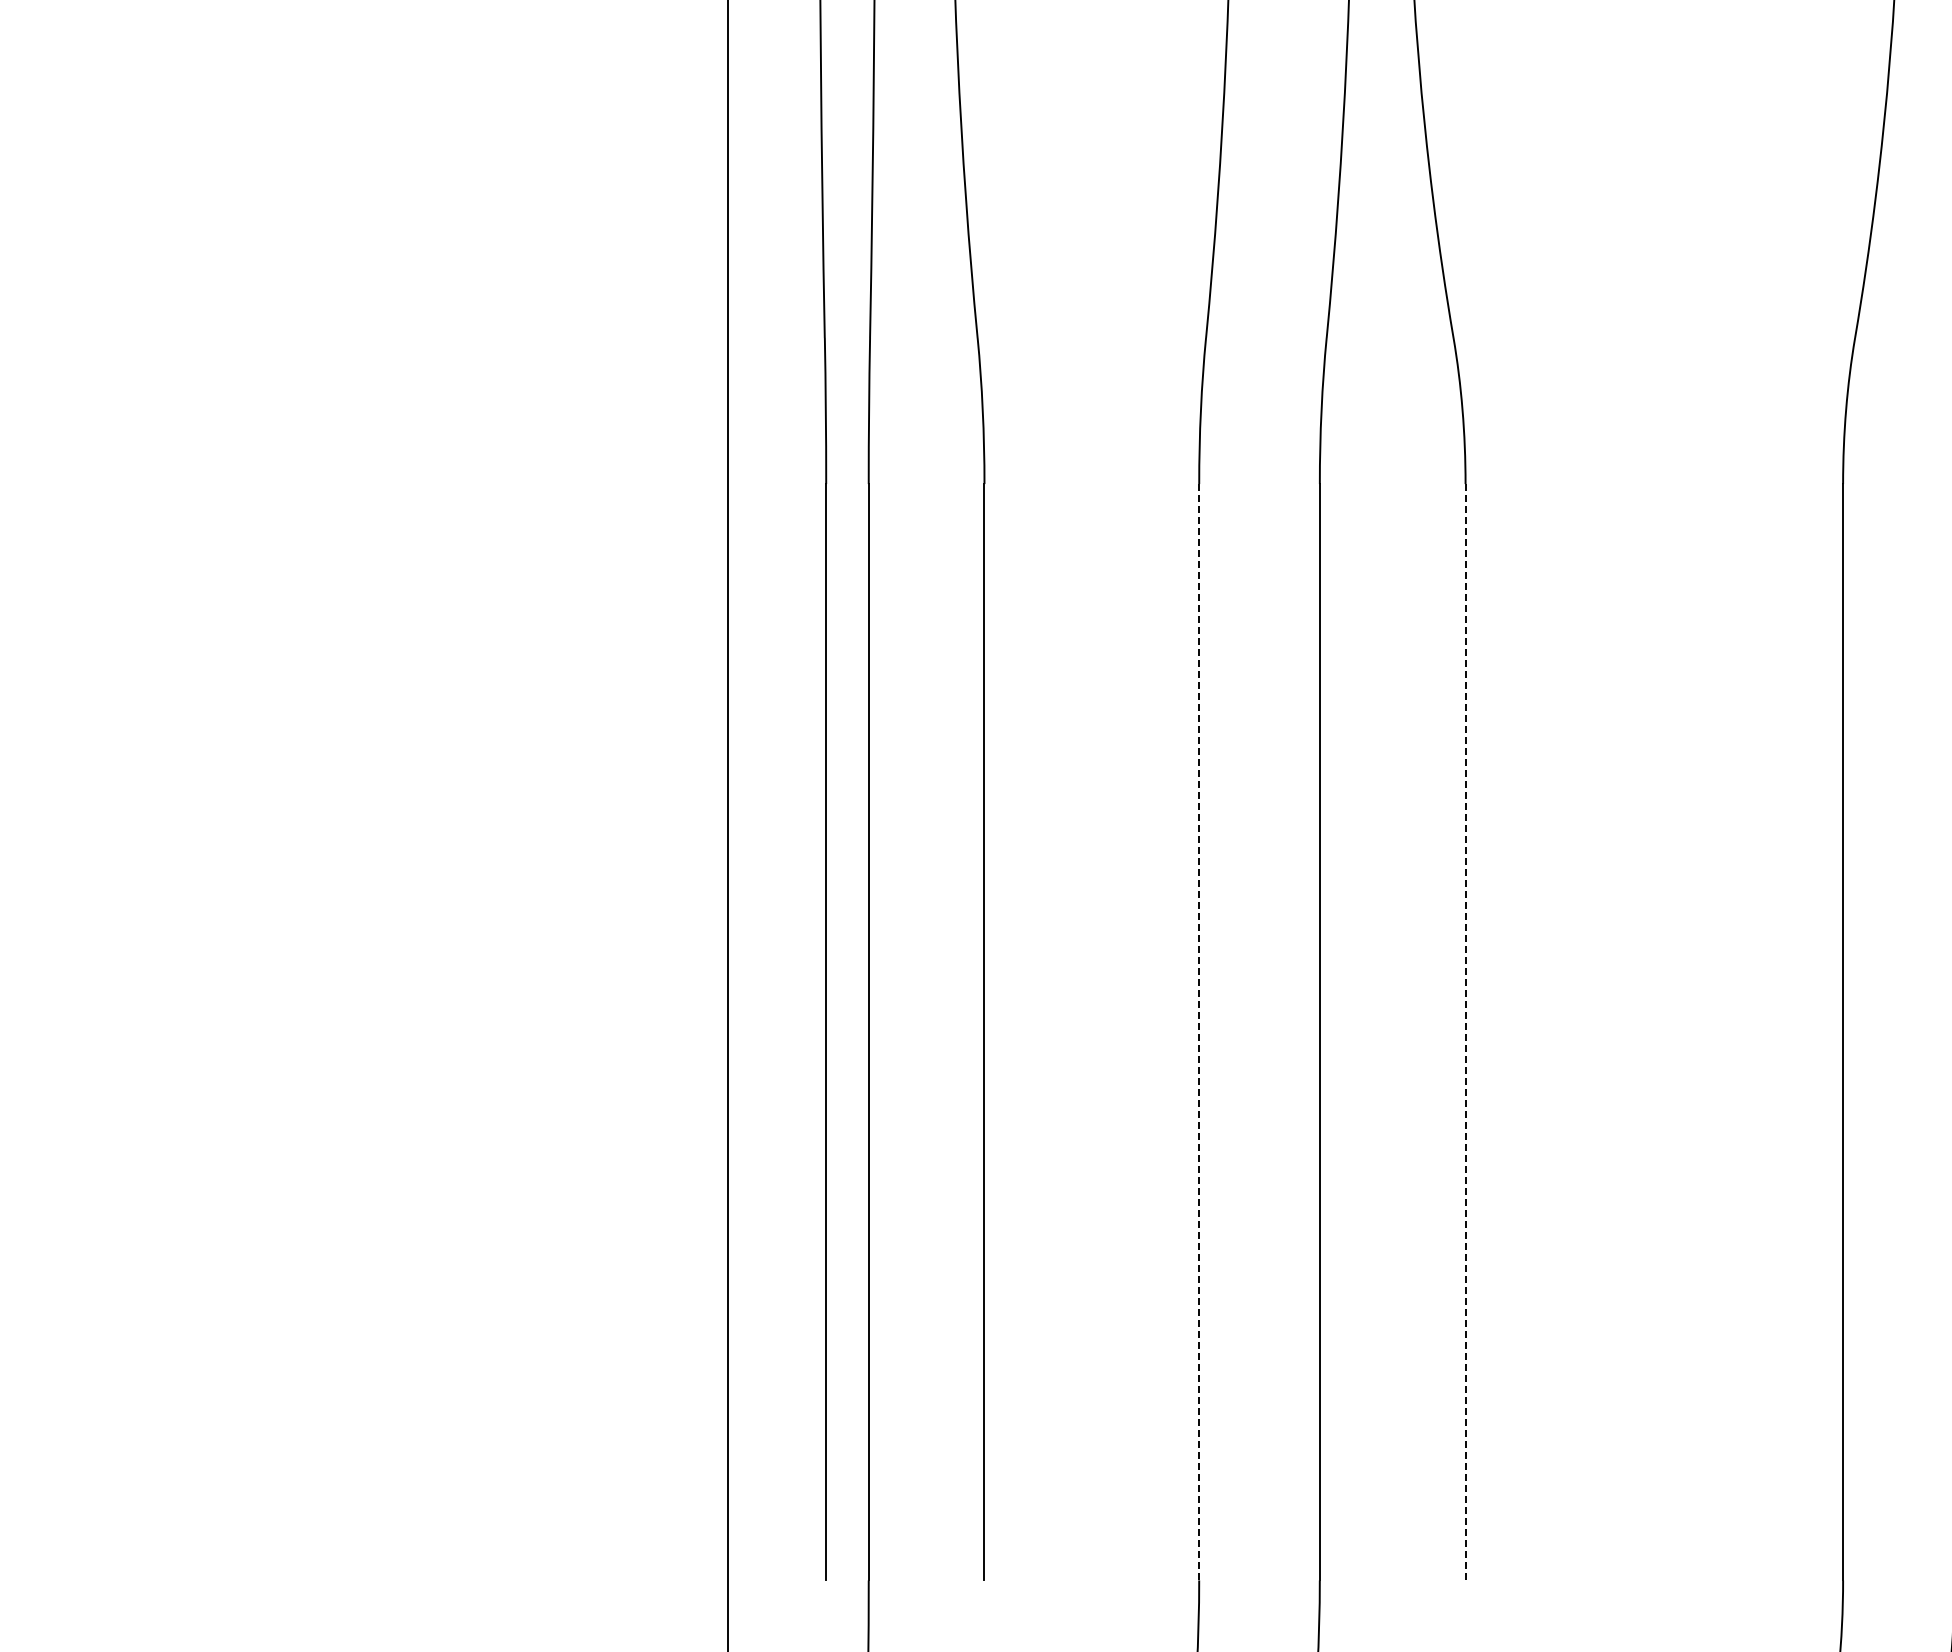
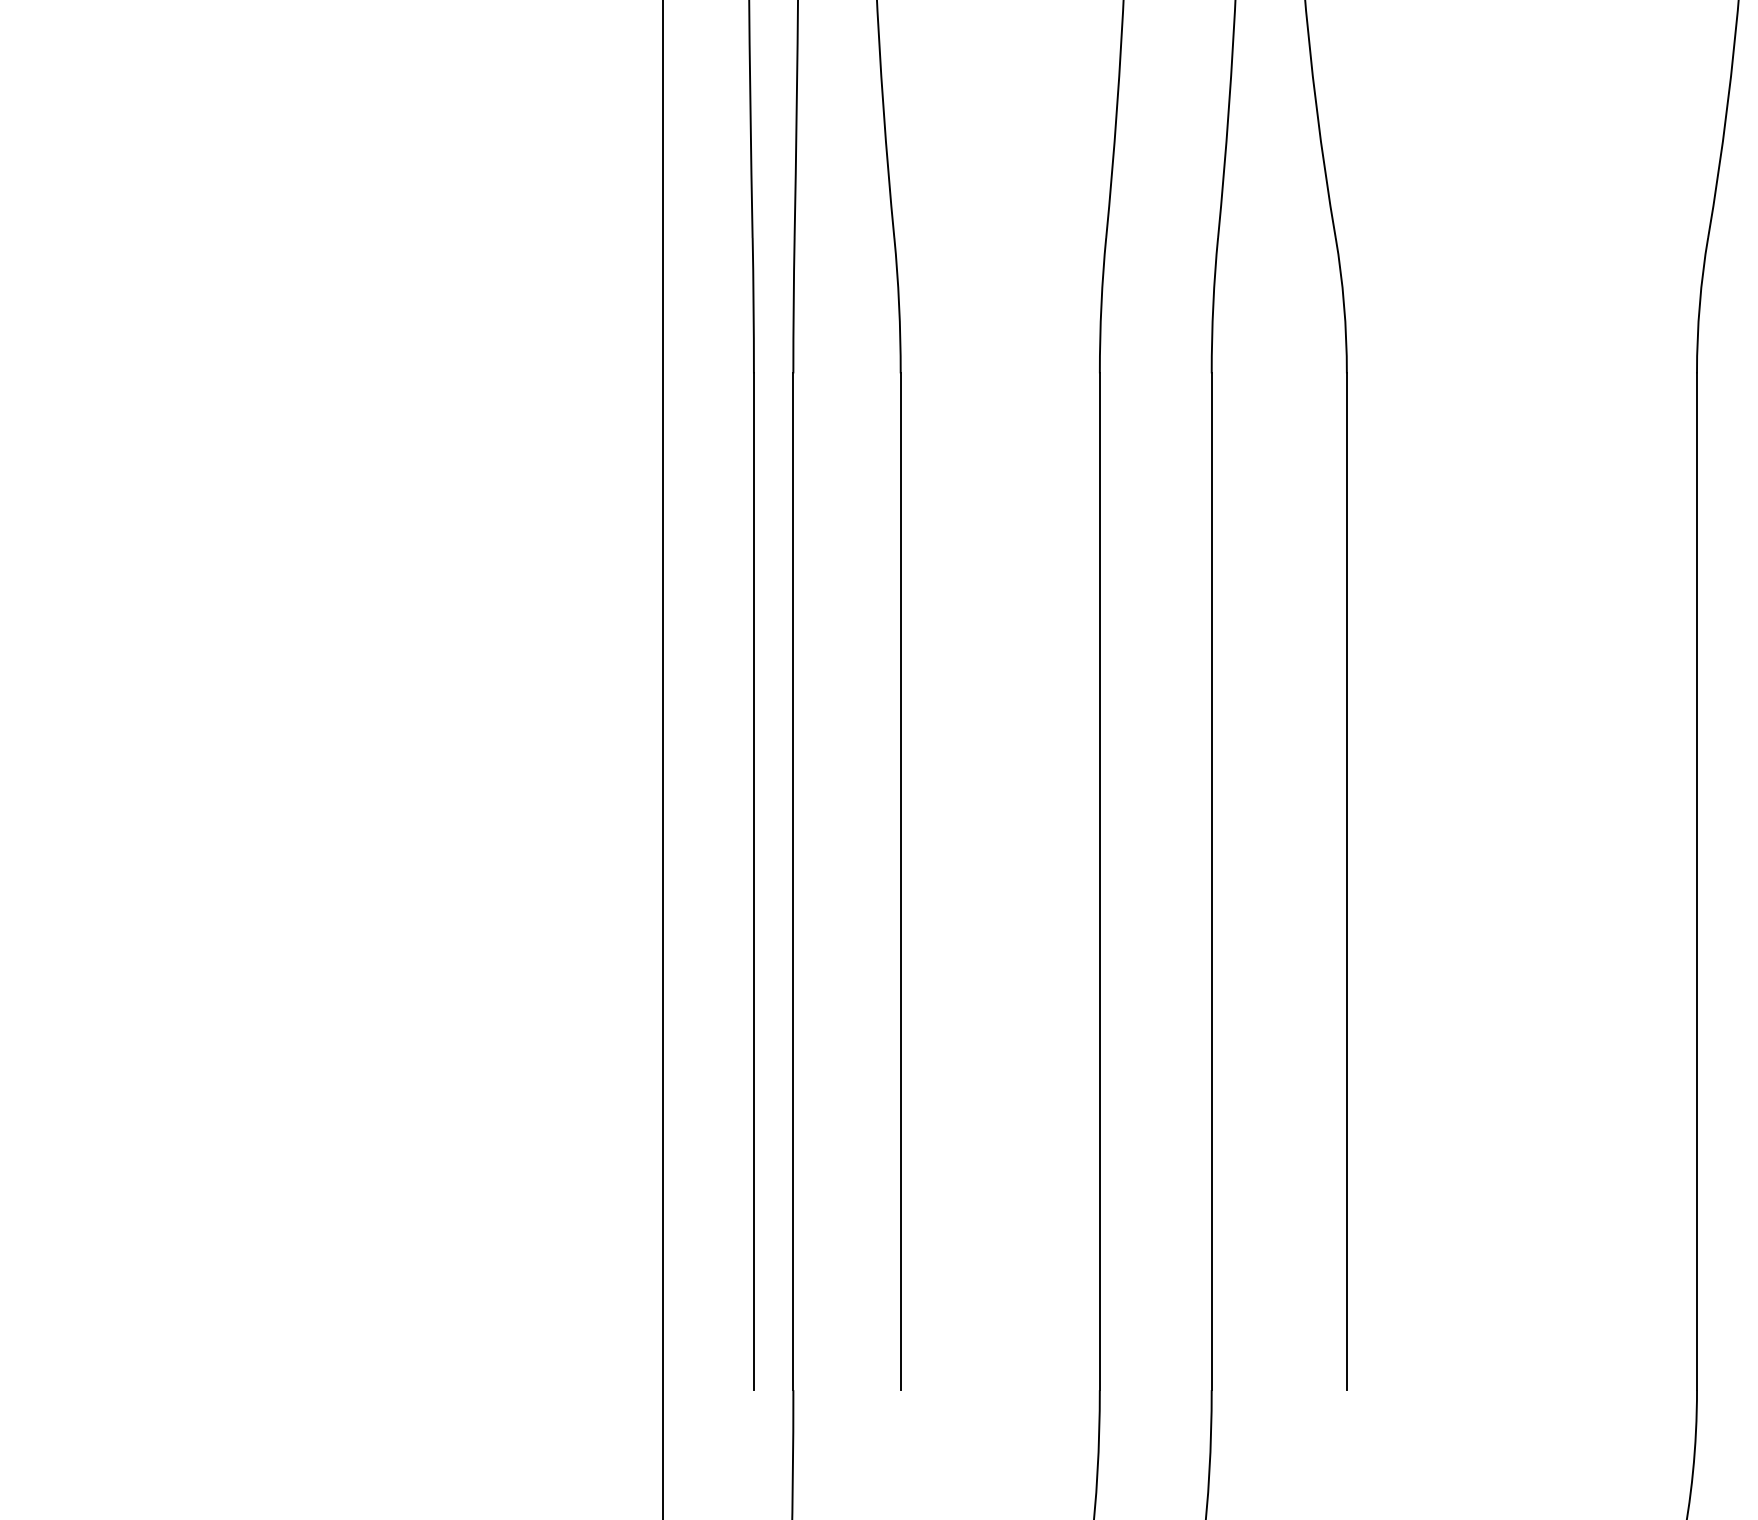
line: (1199, 1031) -> (1100, 881), dashed -> solid
line: (1465, 1031) -> (1346, 881), dashed -> solid

